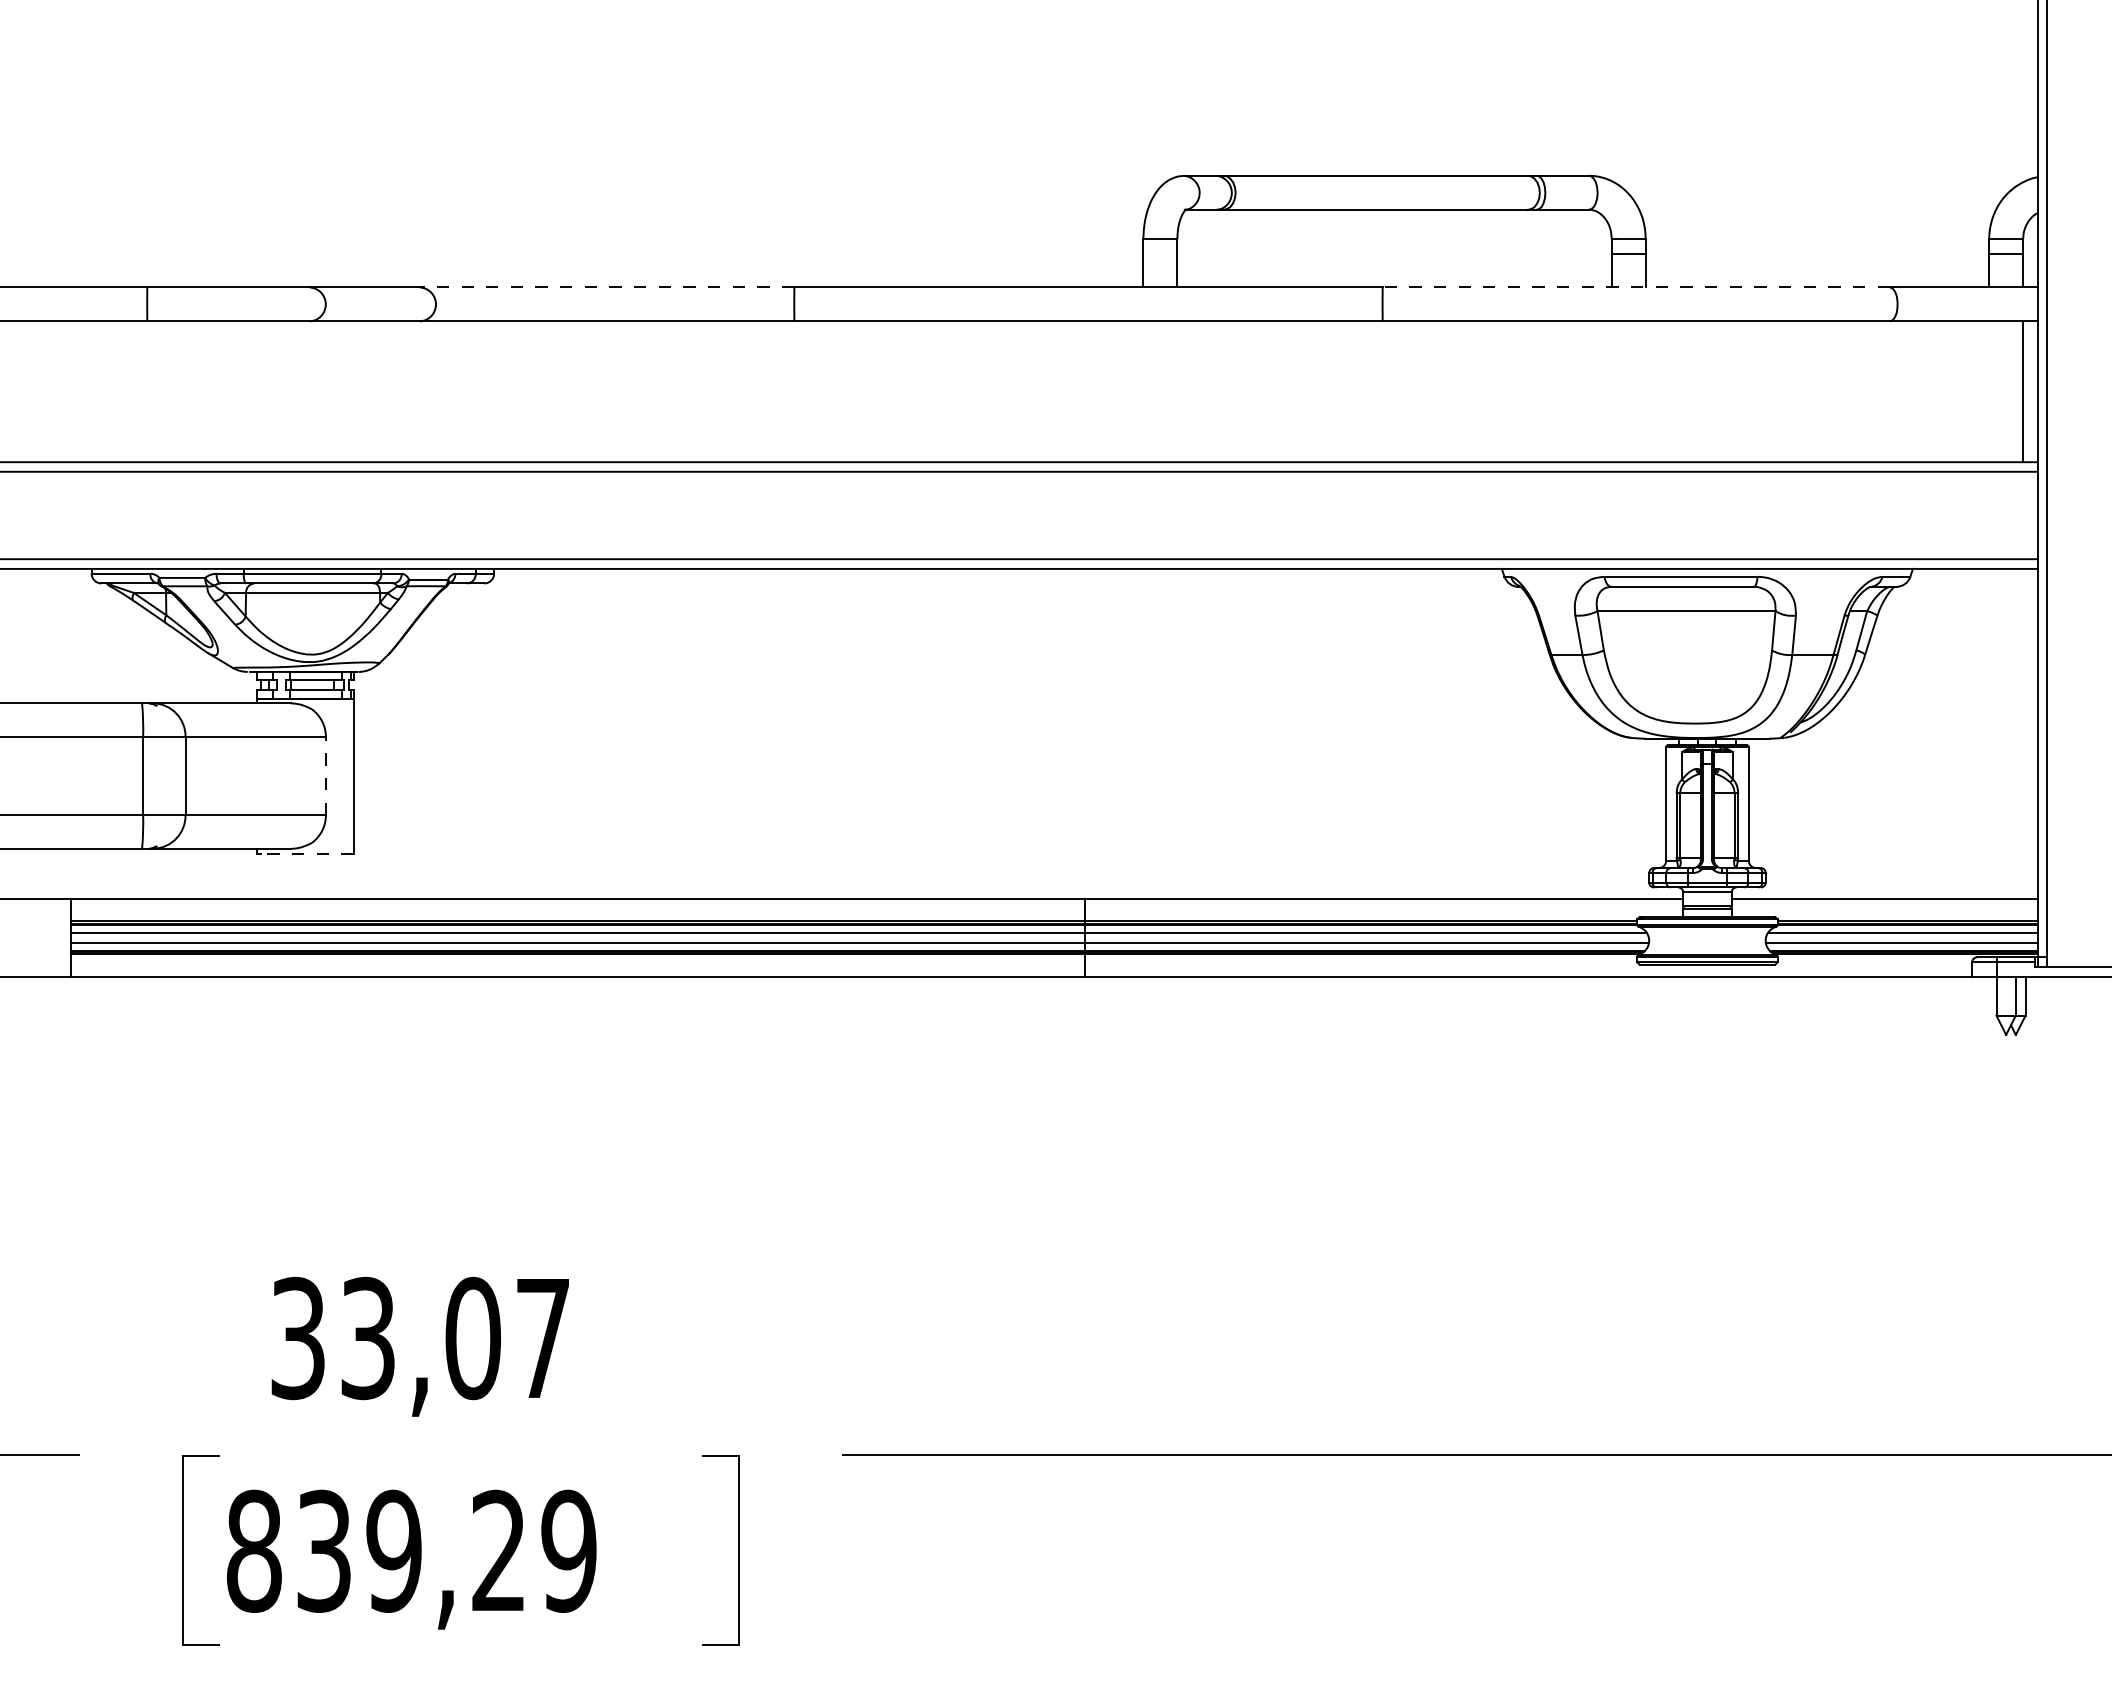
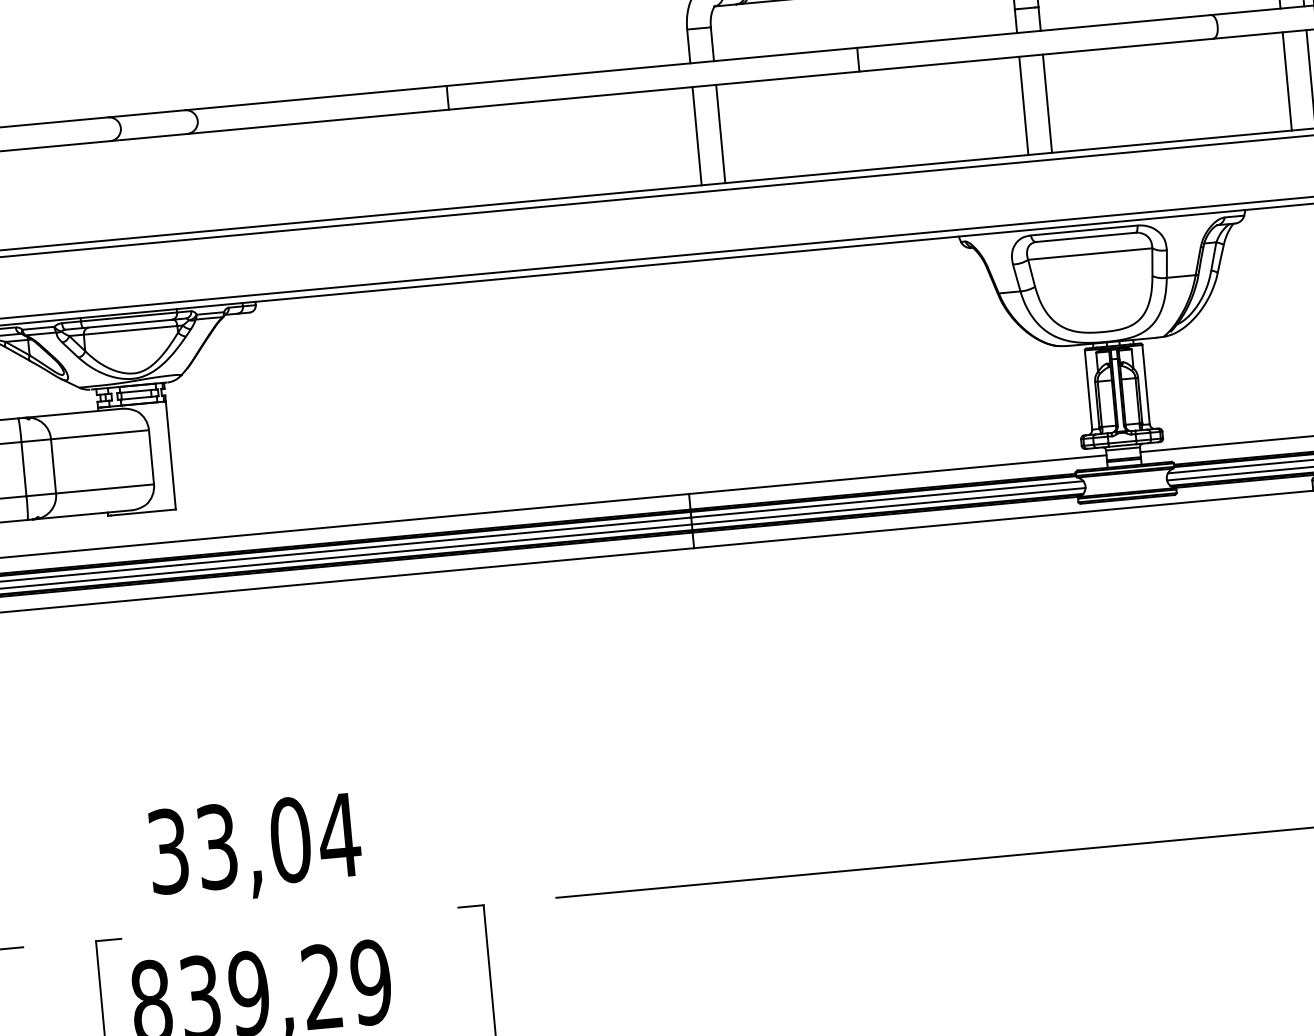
line: (606, 287) -> (315, 98), dashed -> solid
line: (1636, 287) -> (1034, 31), dashed -> solid
line: (1143, 391) -> (697, 135), added
line: (1177, 391) -> (720, 133), added
line: (1611, 391) -> (1023, 105), added
line: (1645, 391) -> (1047, 103), added
line: (1989, 391) -> (1287, 81), added
line: (325, 776) -> (151, 457), dashed -> solid
line: (306, 853) -> (142, 512), dashed -> solid
text: (542, 1338) -> (339, 835), 33,07 -> 33,04

